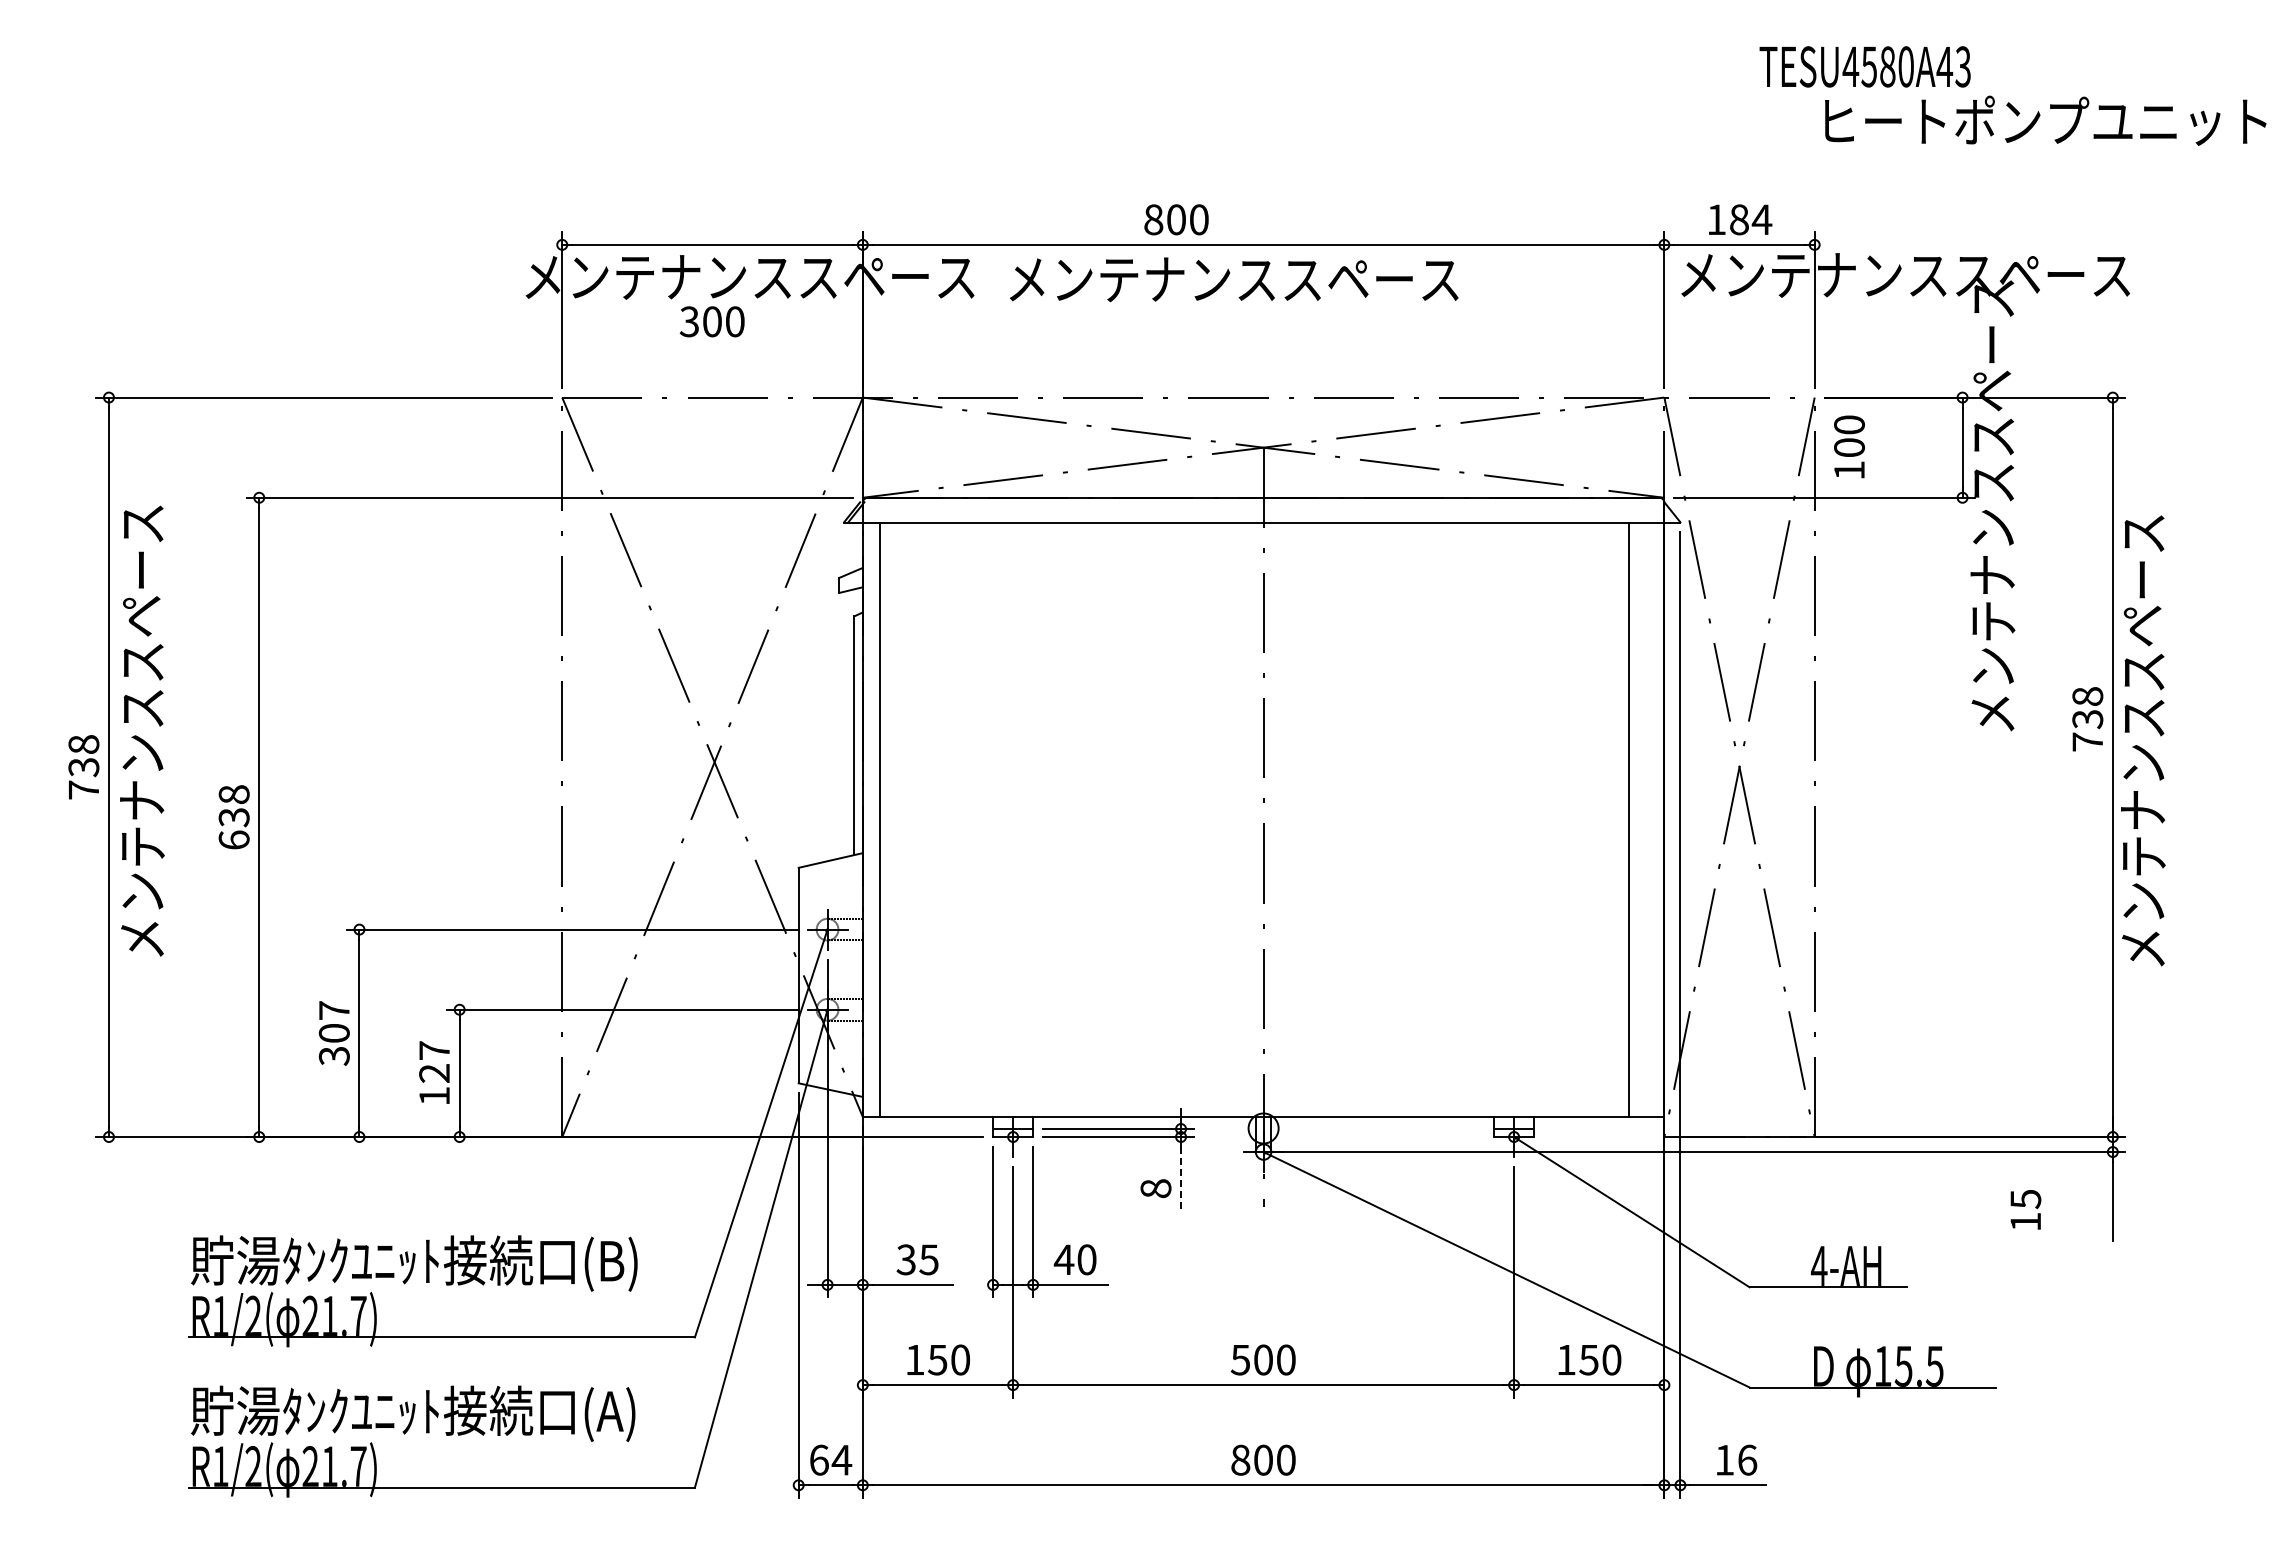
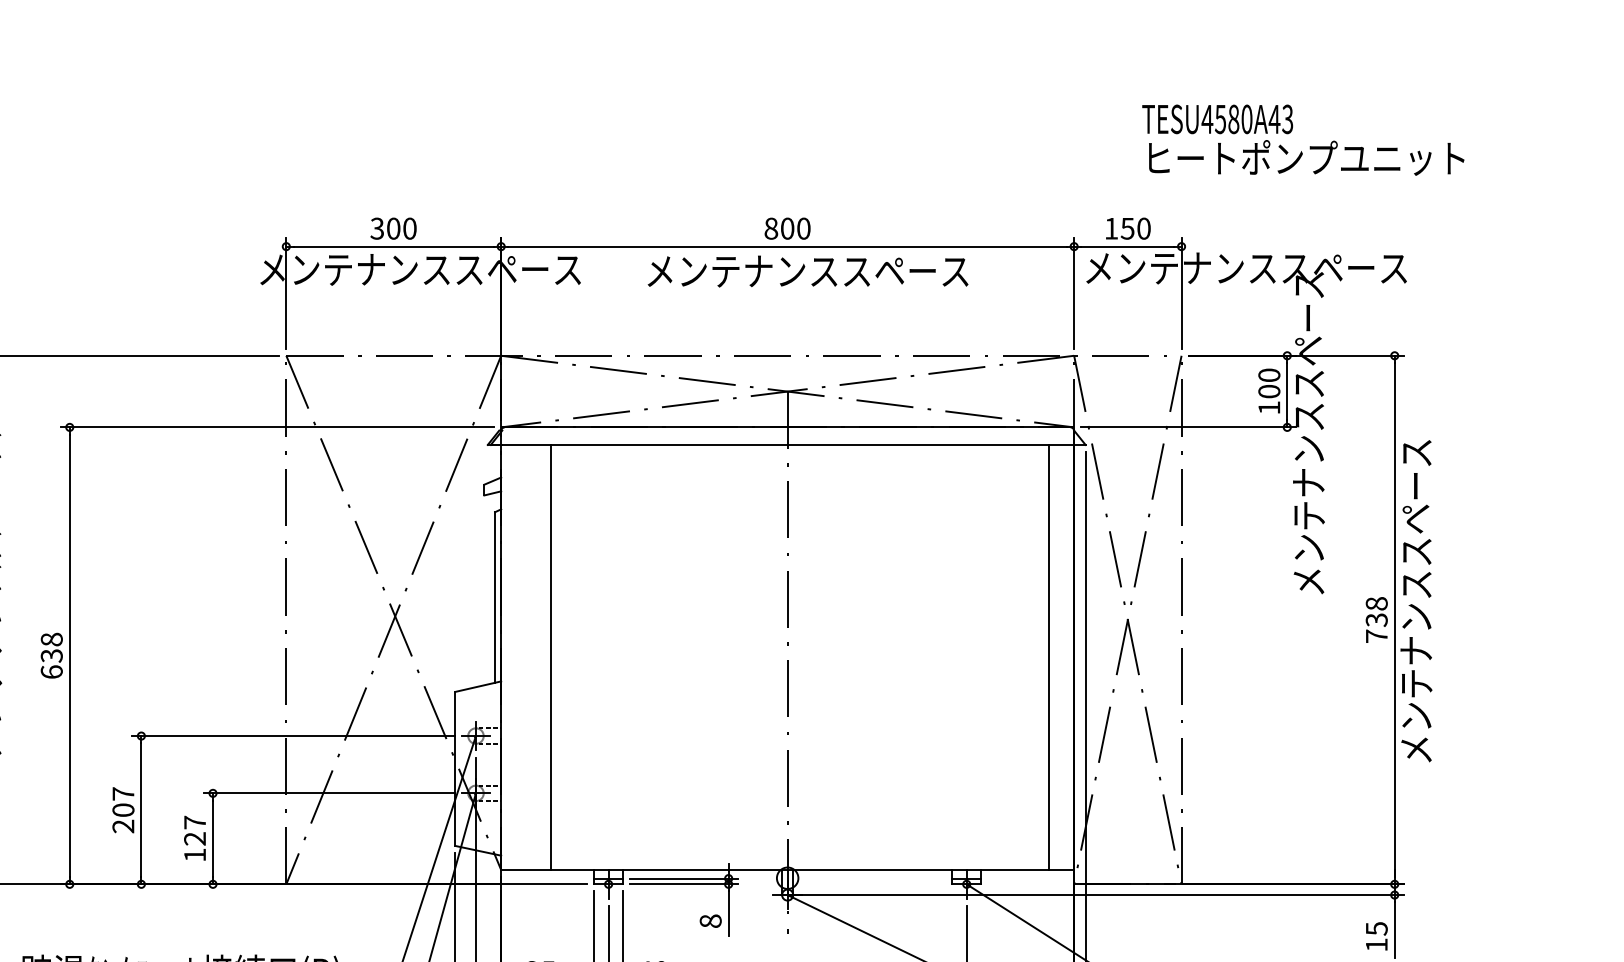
text: (2045, 120) -> (1306, 157), moved
text: (1176, 219) -> (787, 228), moved
text: (1750, 219) -> (1135, 228), 184 -> 150
text: (1234, 279) -> (808, 271), moved
text: (711, 321) -> (393, 228), moved
text: (1849, 446) -> (1269, 390), moved
text: (2087, 719) -> (1376, 620), moved
line: (879, 819) -> (550, 657), moved
text: (334, 1055) -> (123, 826), 307 -> 207
line: (1181, 1177) -> (728, 913), dashed -> solid
text: (2025, 1209) -> (1376, 936), moved

